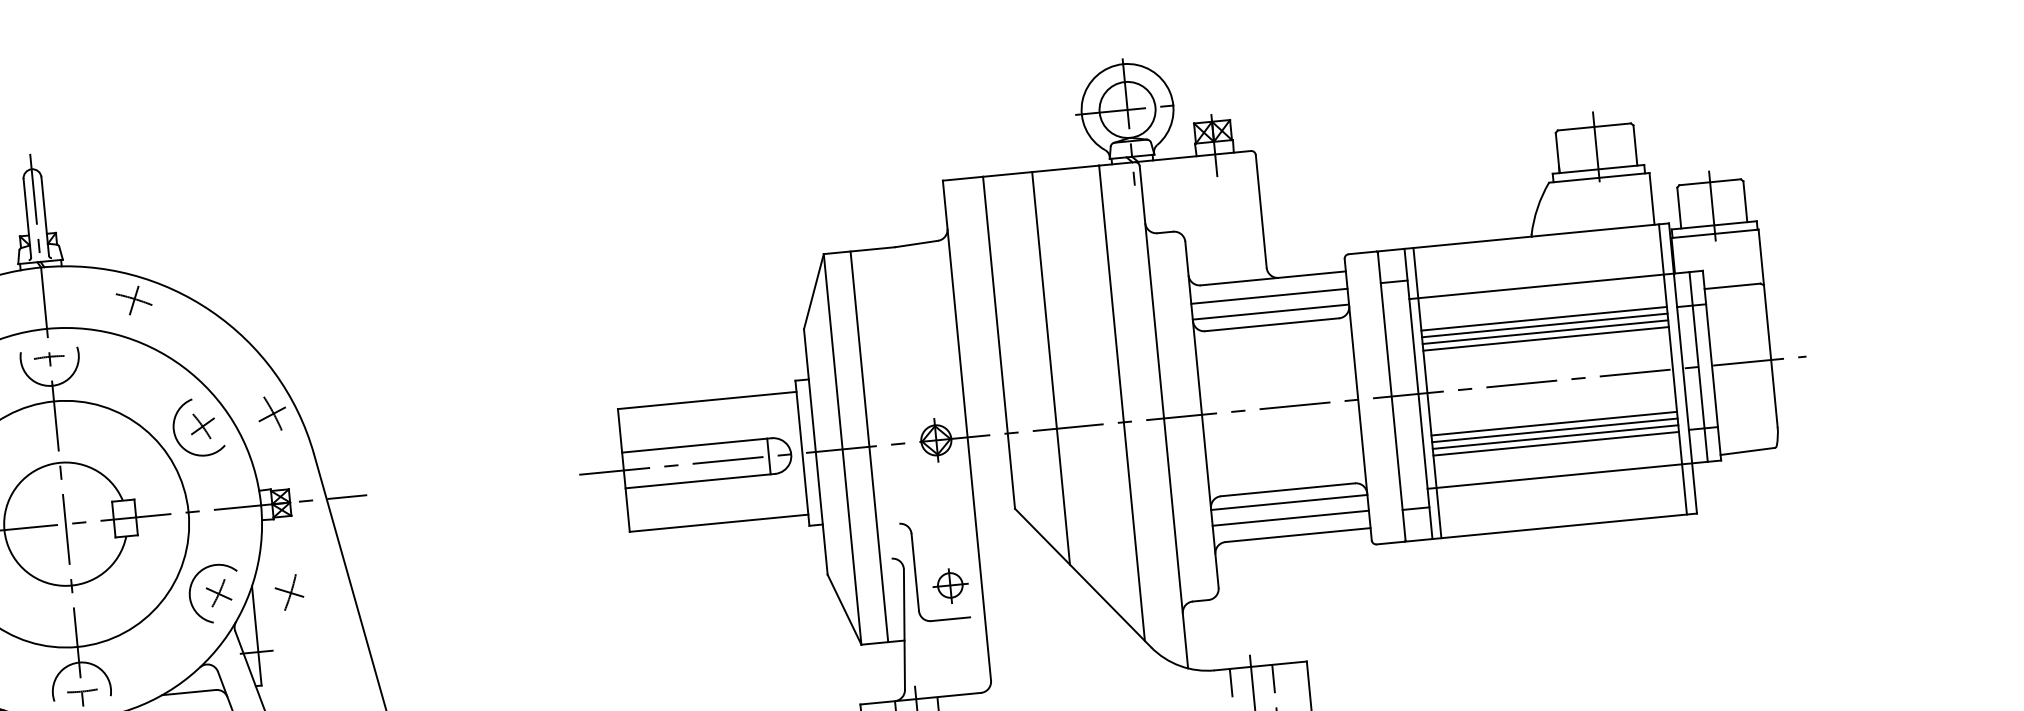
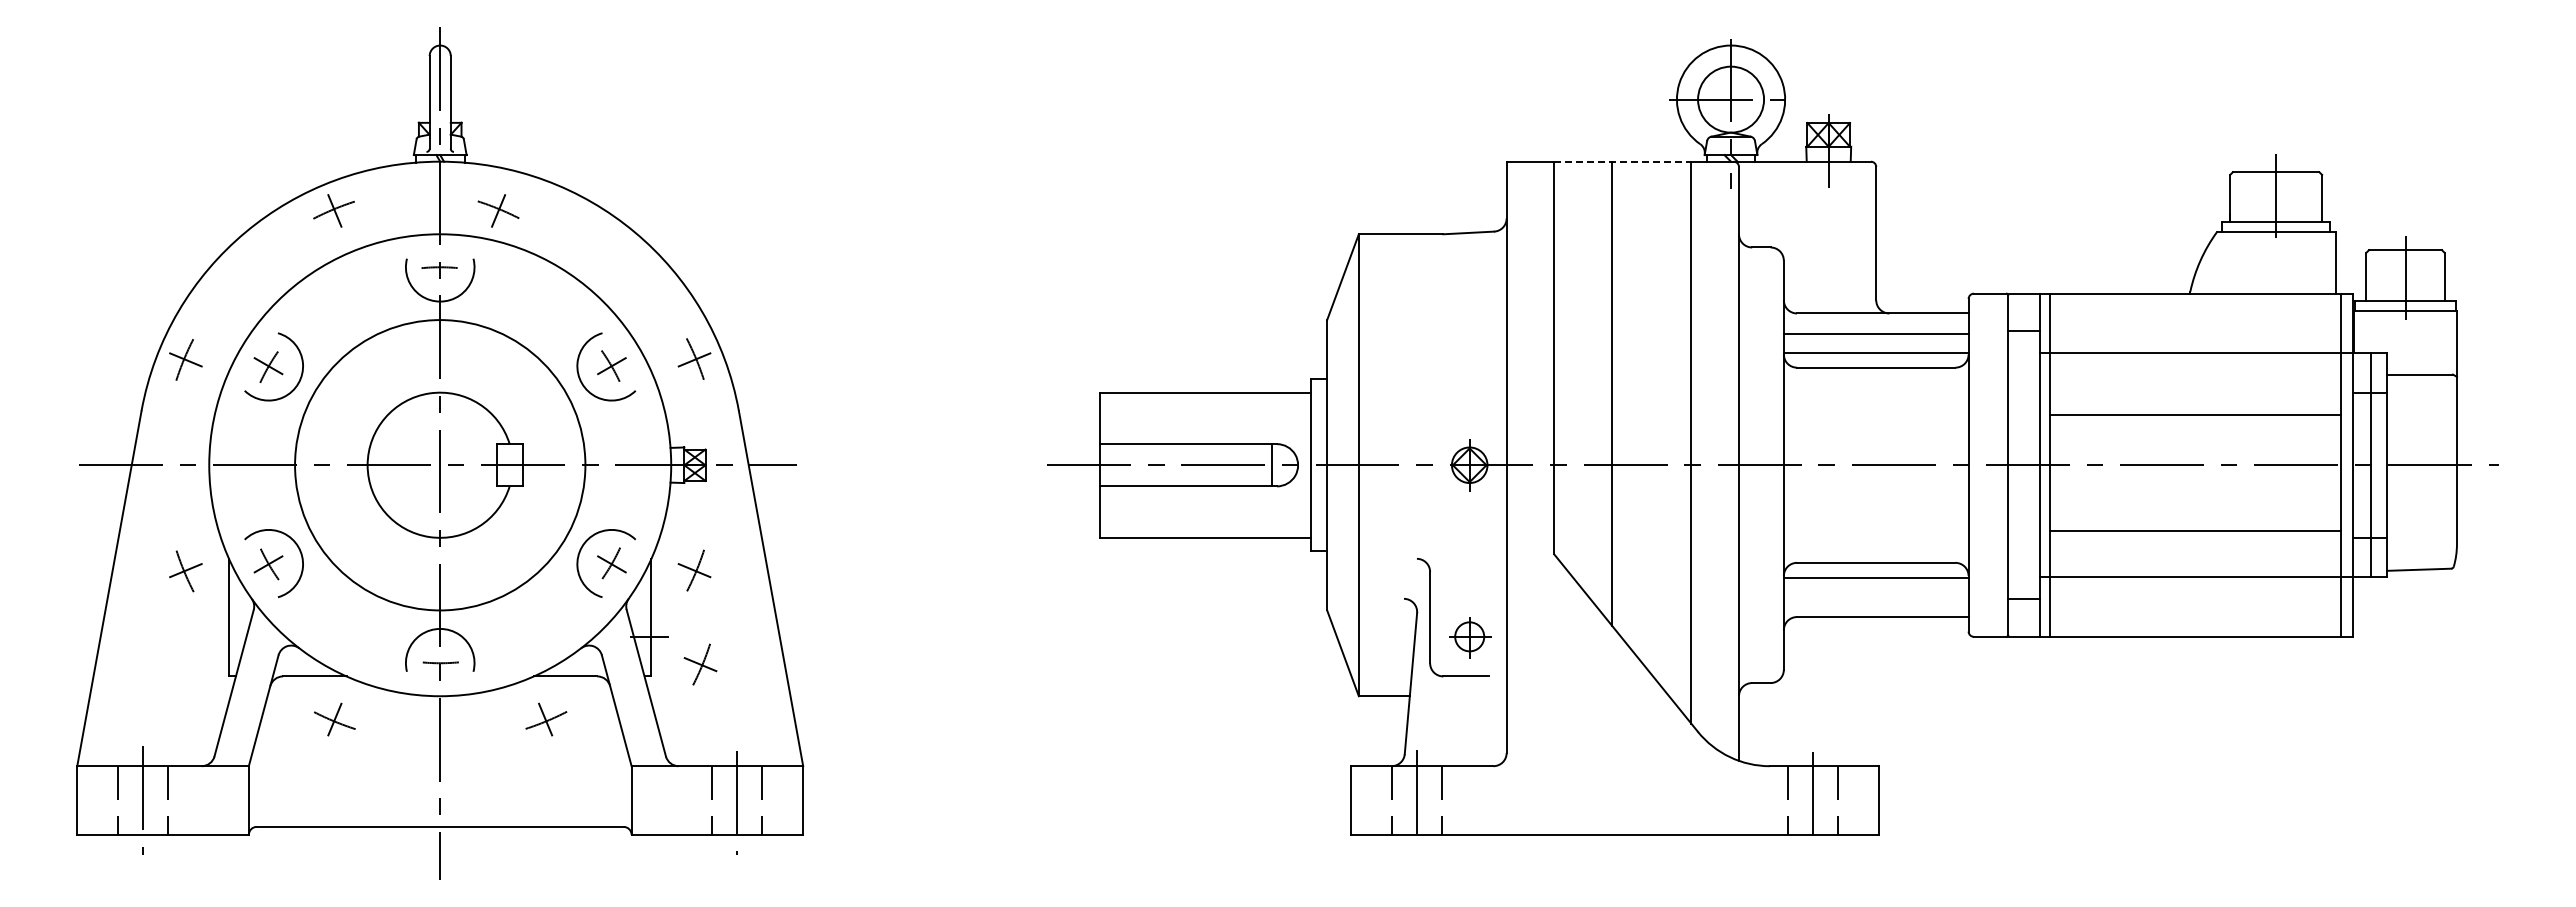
line: (1040, 171) -> (1622, 161), solid -> dashed
part: (134, 300) -> (498, 210), moved
line: (1544, 318) -> (2195, 391), removed
line: (1544, 325) -> (2195, 399), removed
line: (1545, 332) -> (2195, 407), removed
line: (1554, 423) -> (2195, 515), removed
line: (1554, 430) -> (2195, 523), removed
line: (1556, 444) -> (2195, 539), removed
line: (869, 447) -> (1390, 465), removed
line: (1290, 518) -> (1875, 596), removed
part: (302, 671) -> (700, 664), added

